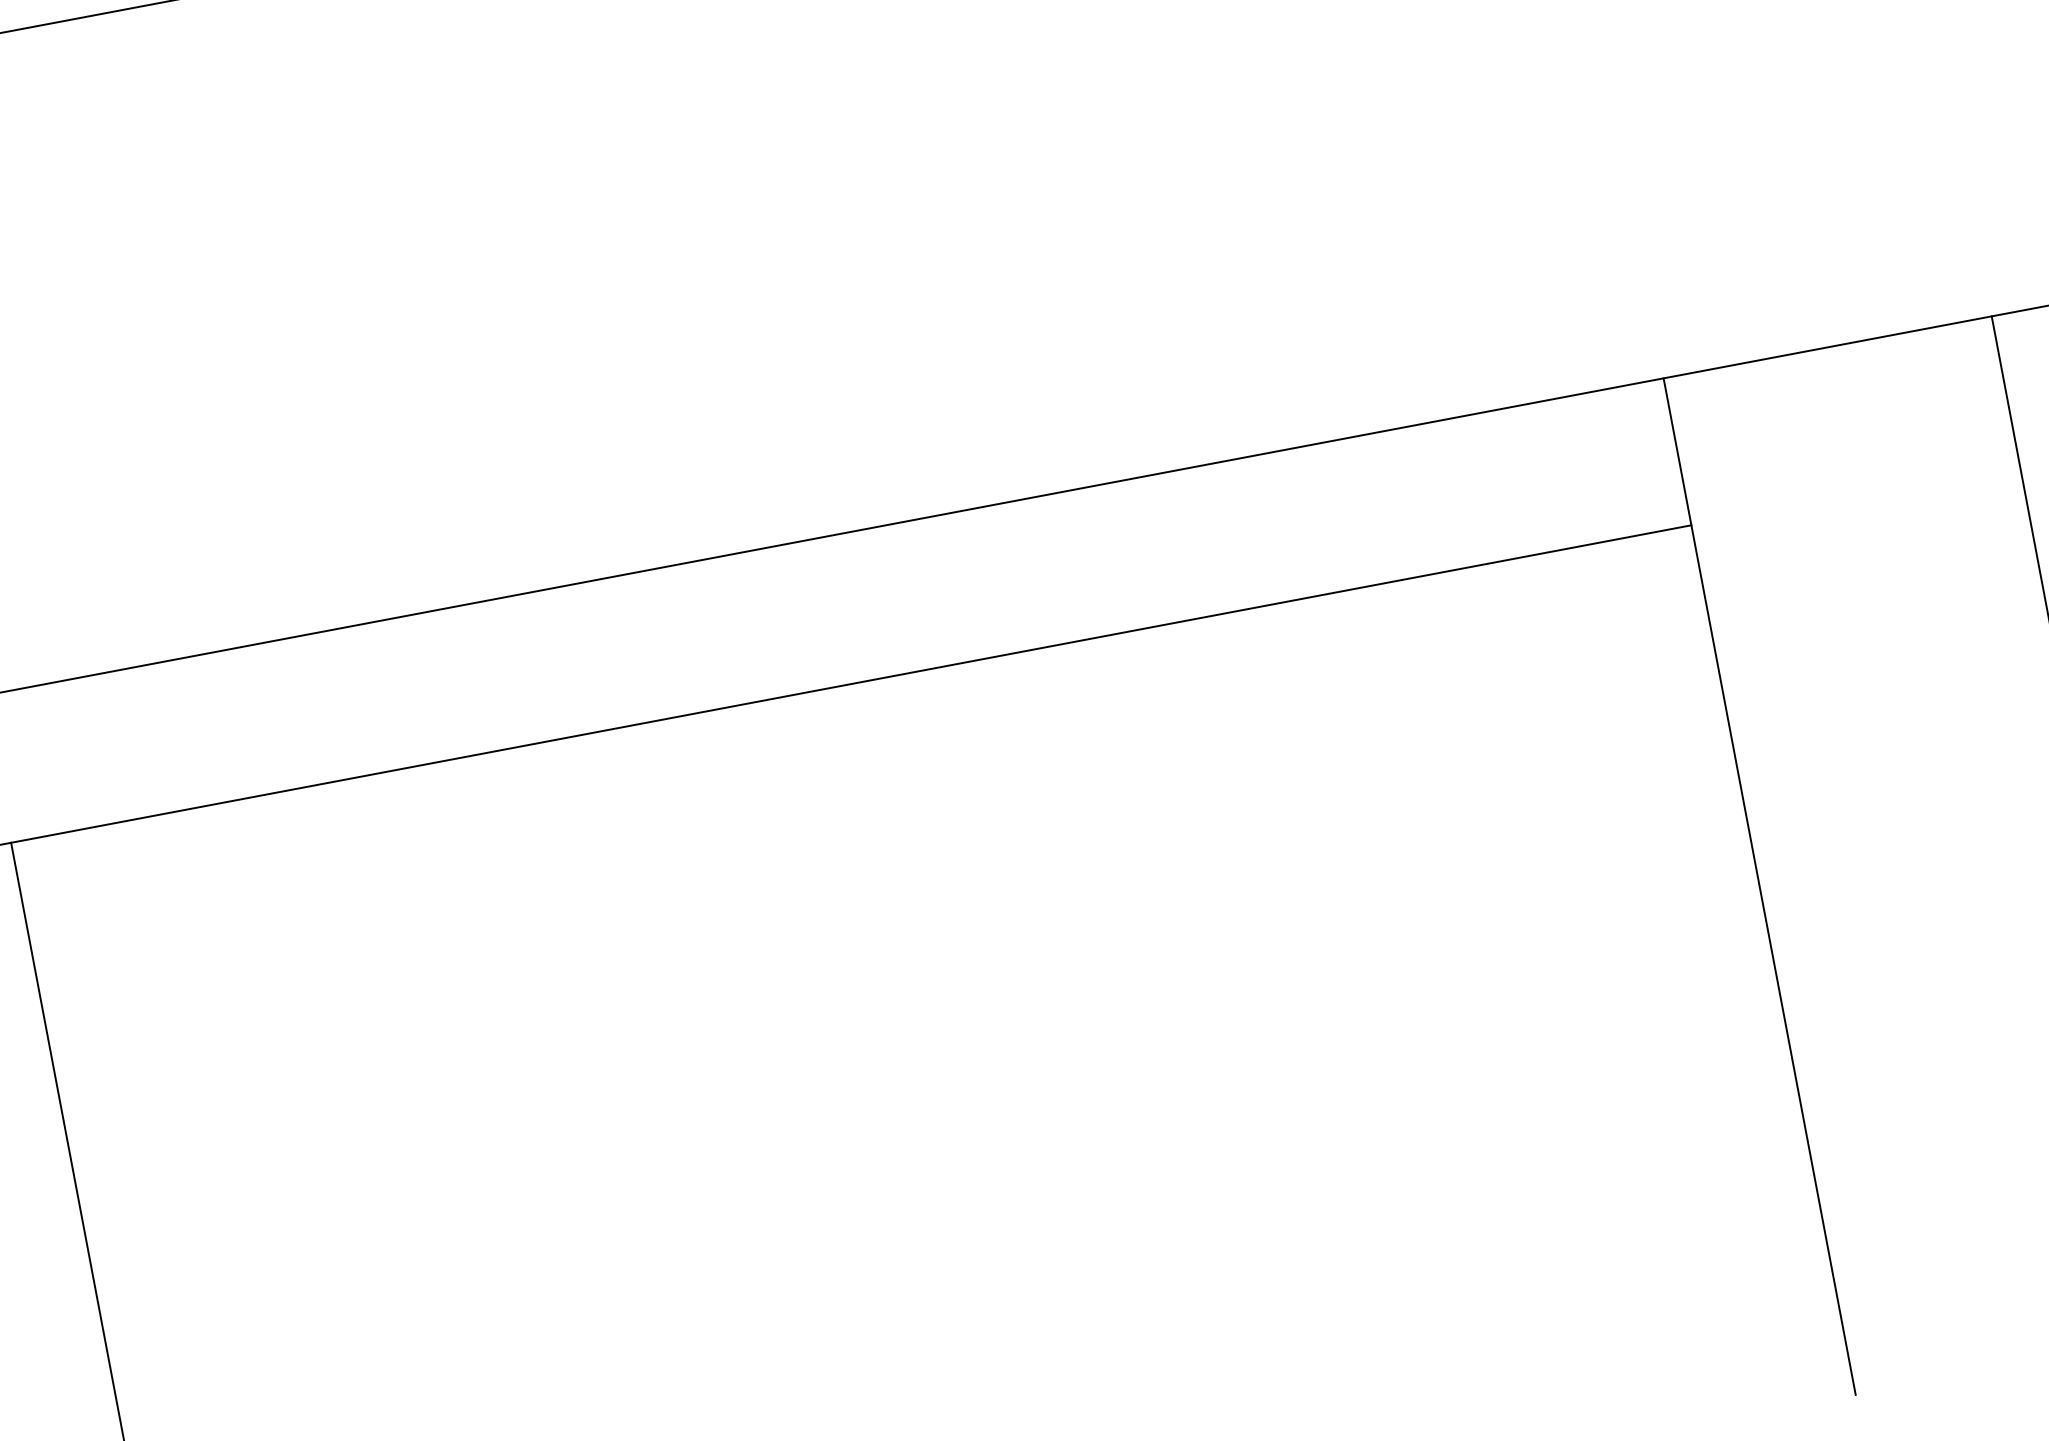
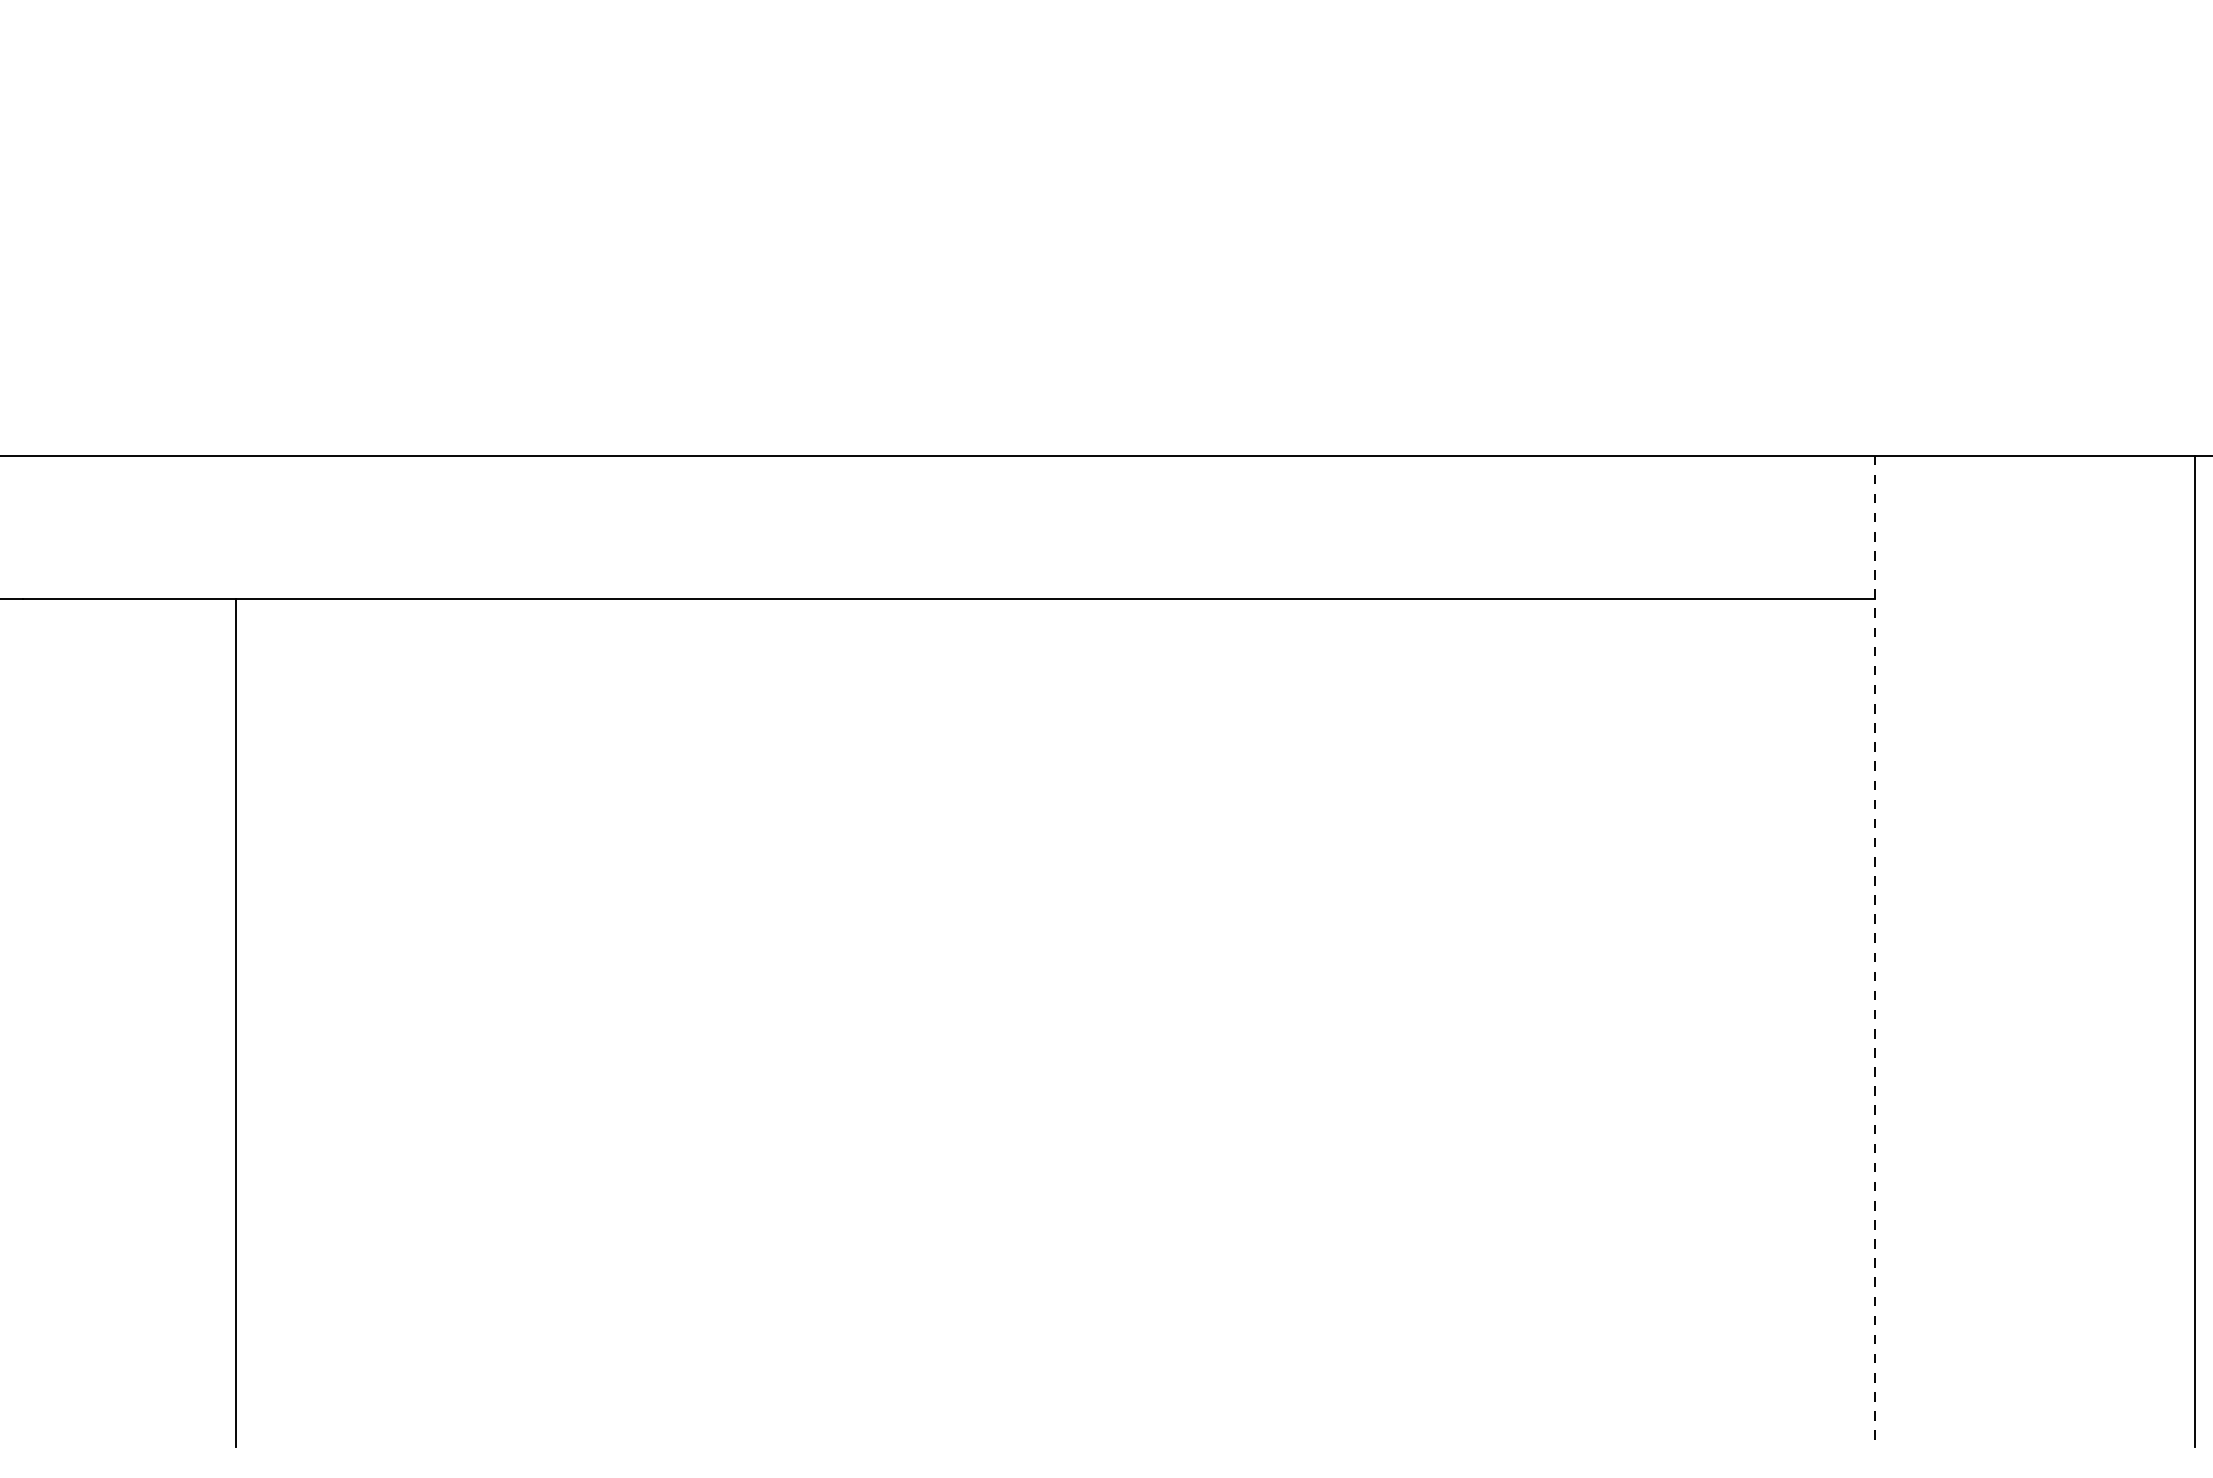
line: (1759, 886) -> (1874, 951), solid -> dashed

